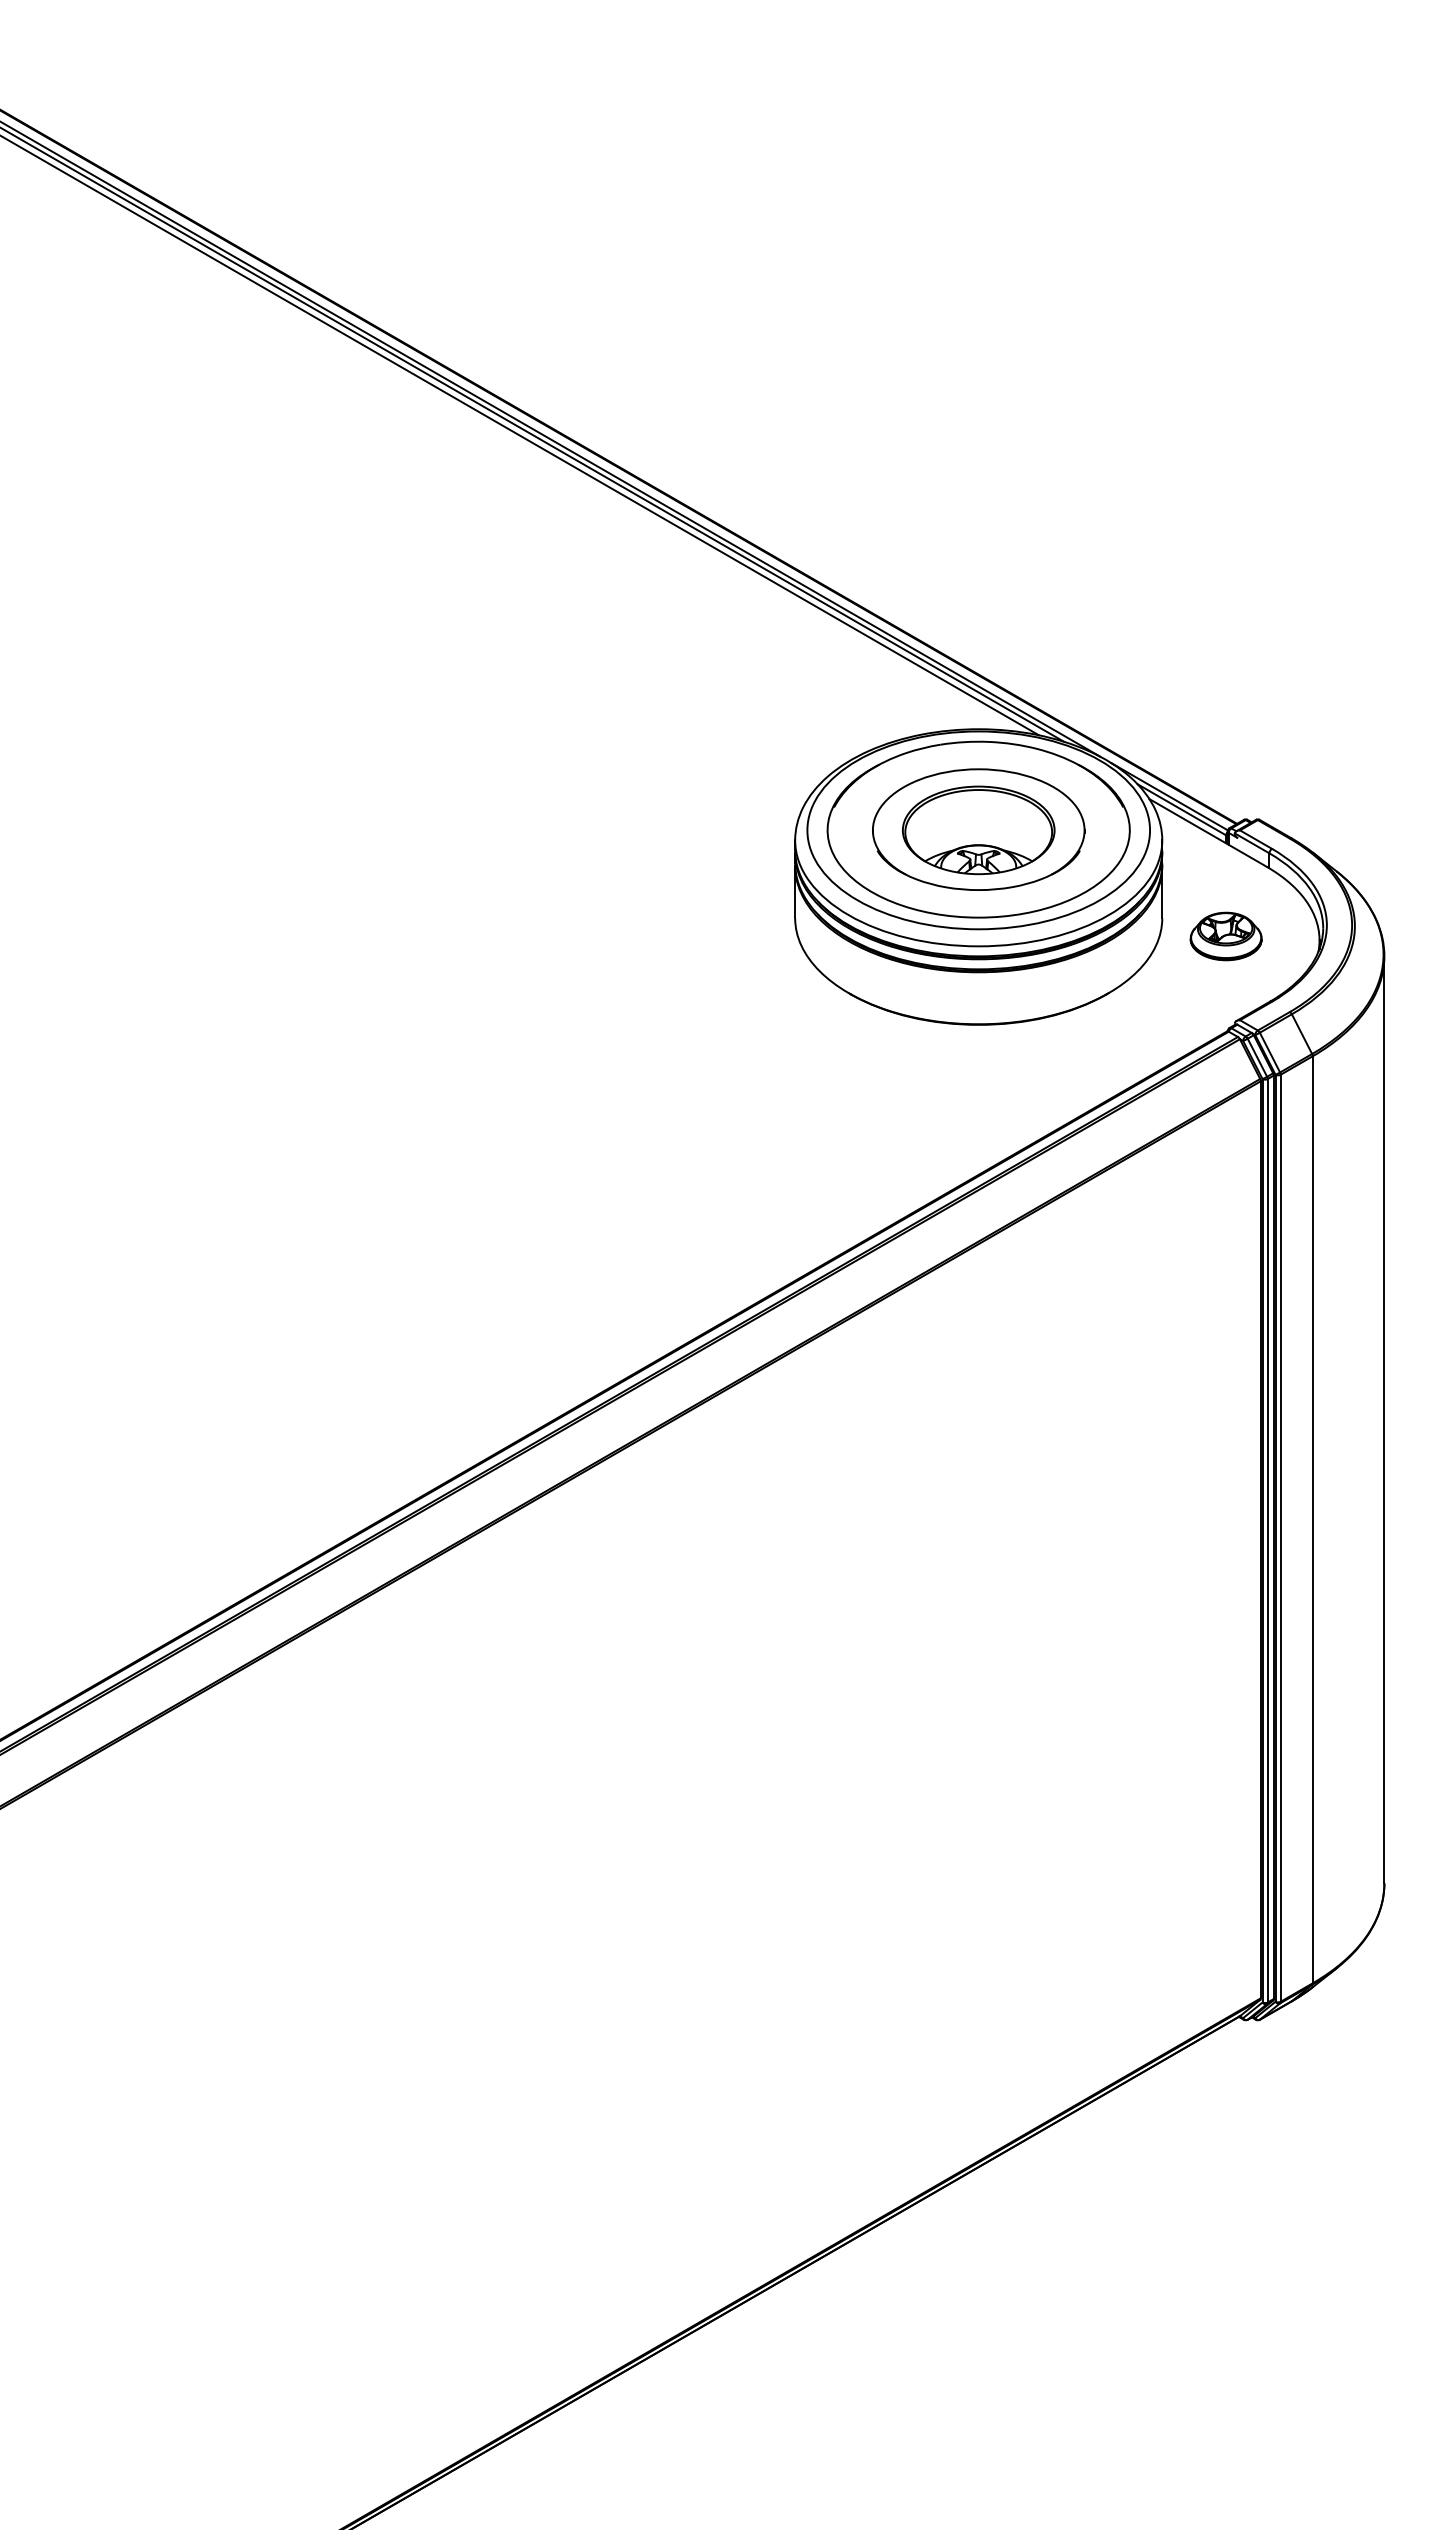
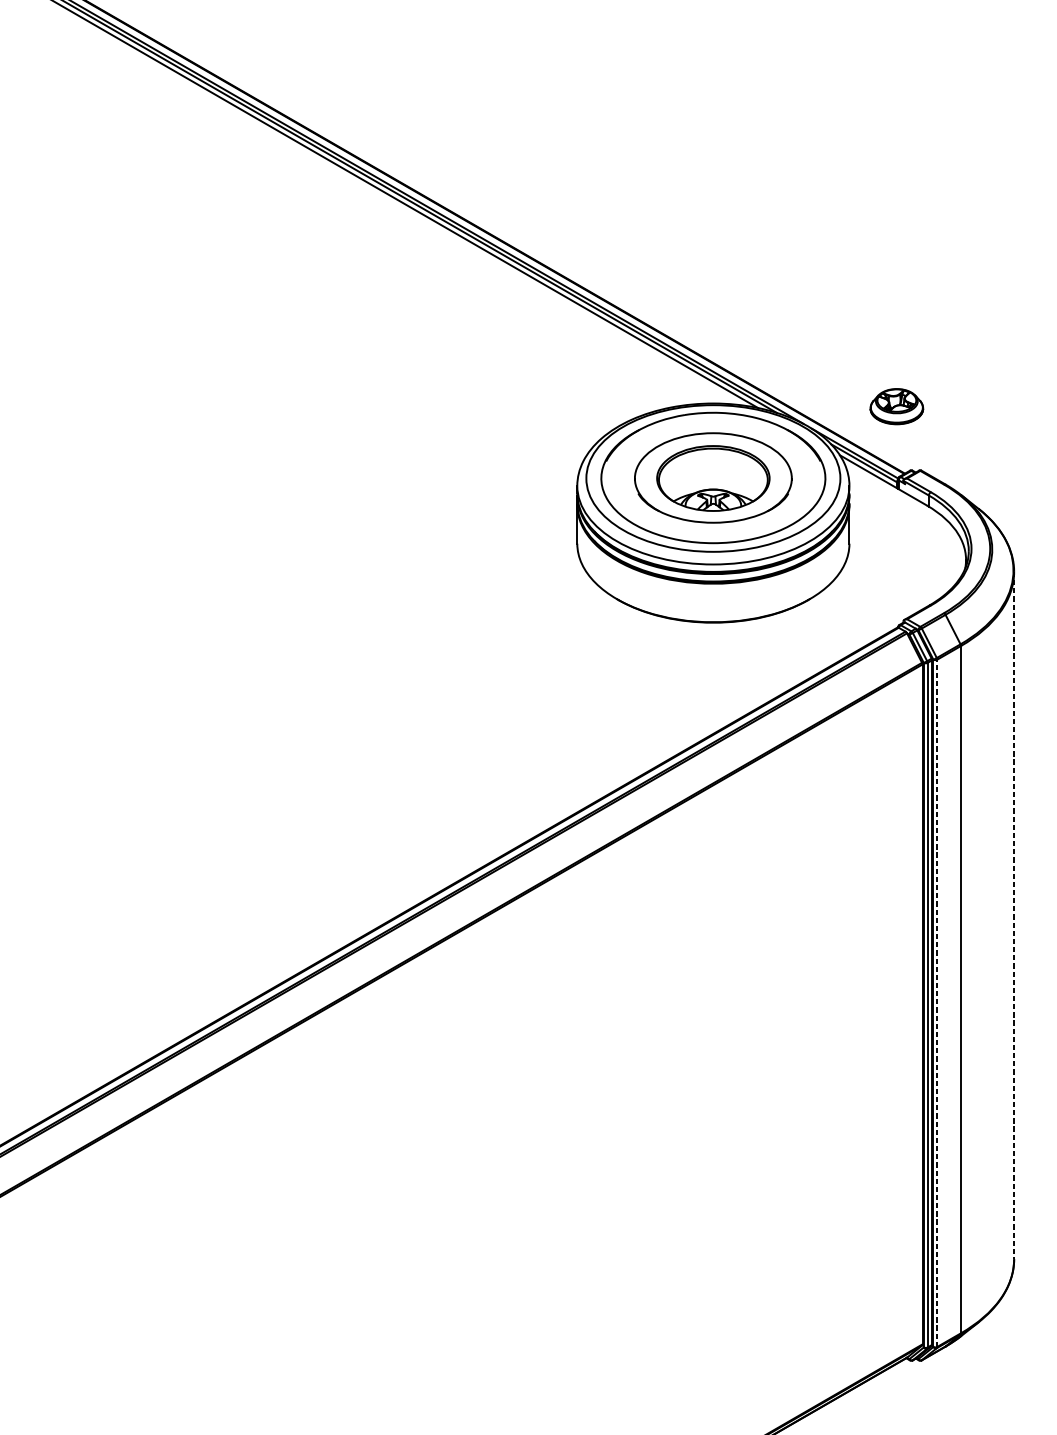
part: (1225, 936) -> (896, 406), moved
line: (1384, 1419) -> (1014, 915), solid -> dashed
line: (1280, 1538) -> (937, 1003), solid -> dashed

